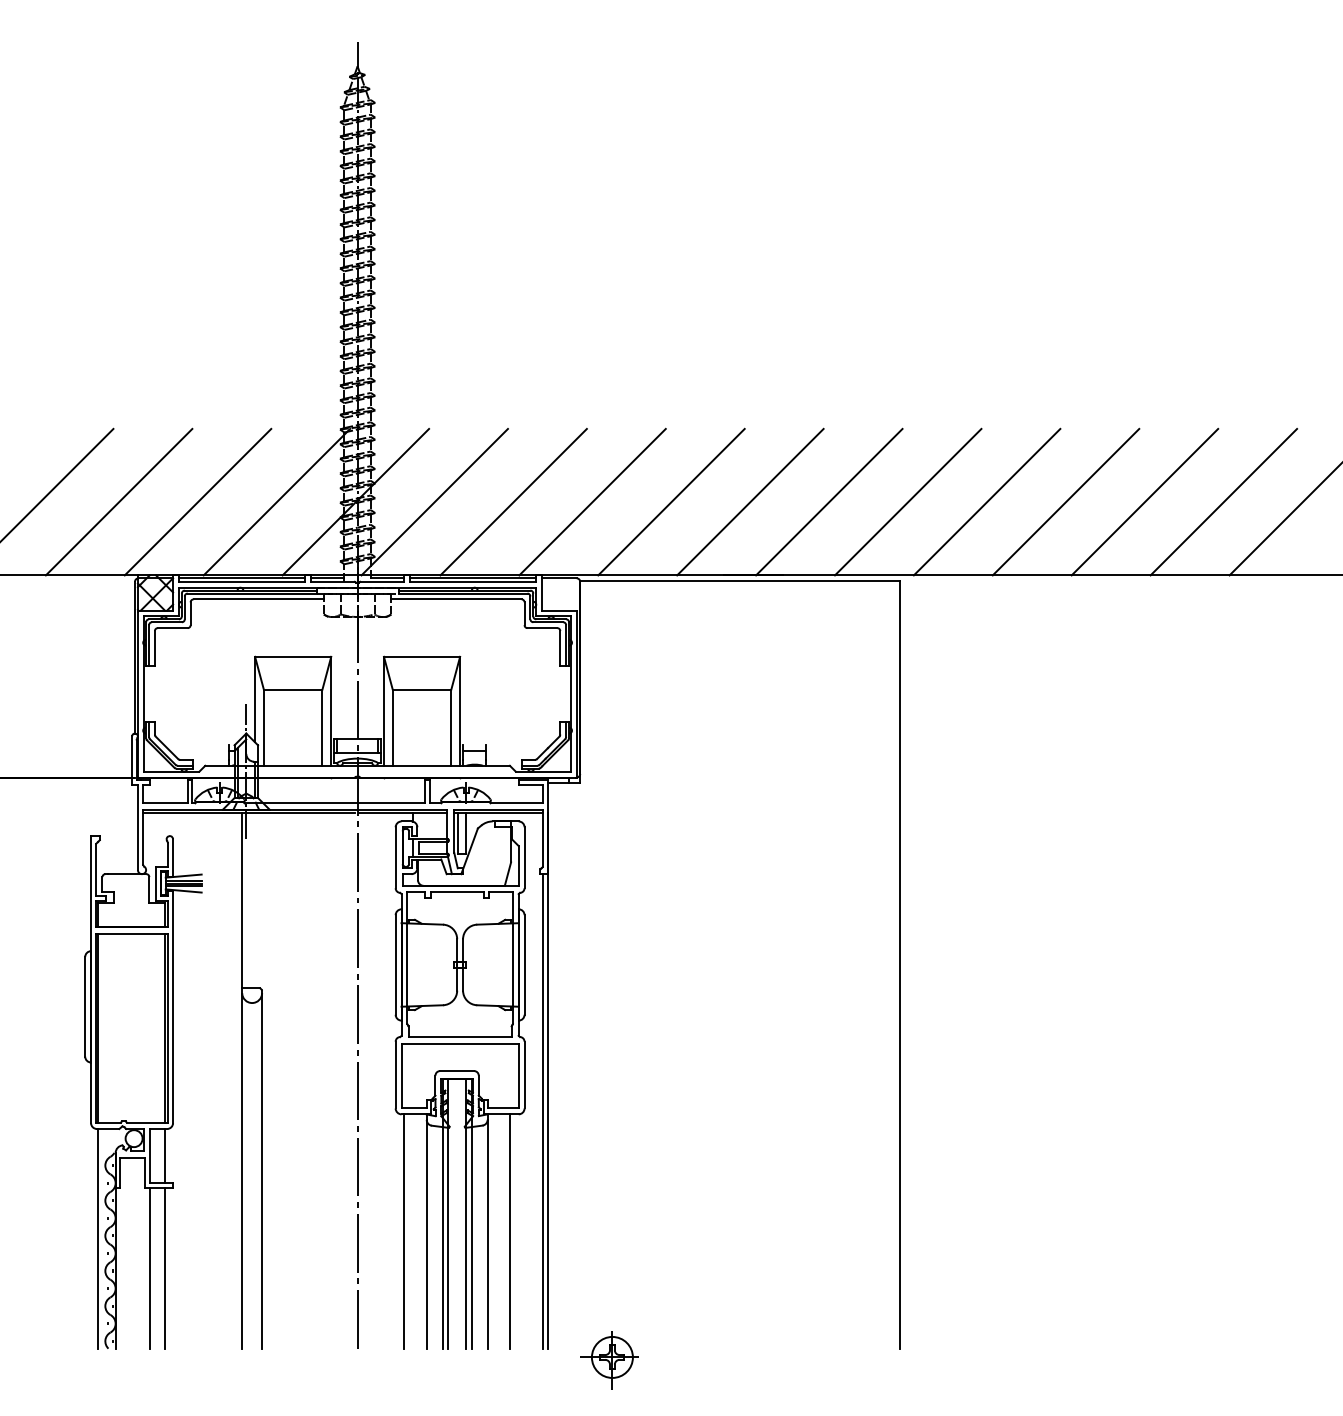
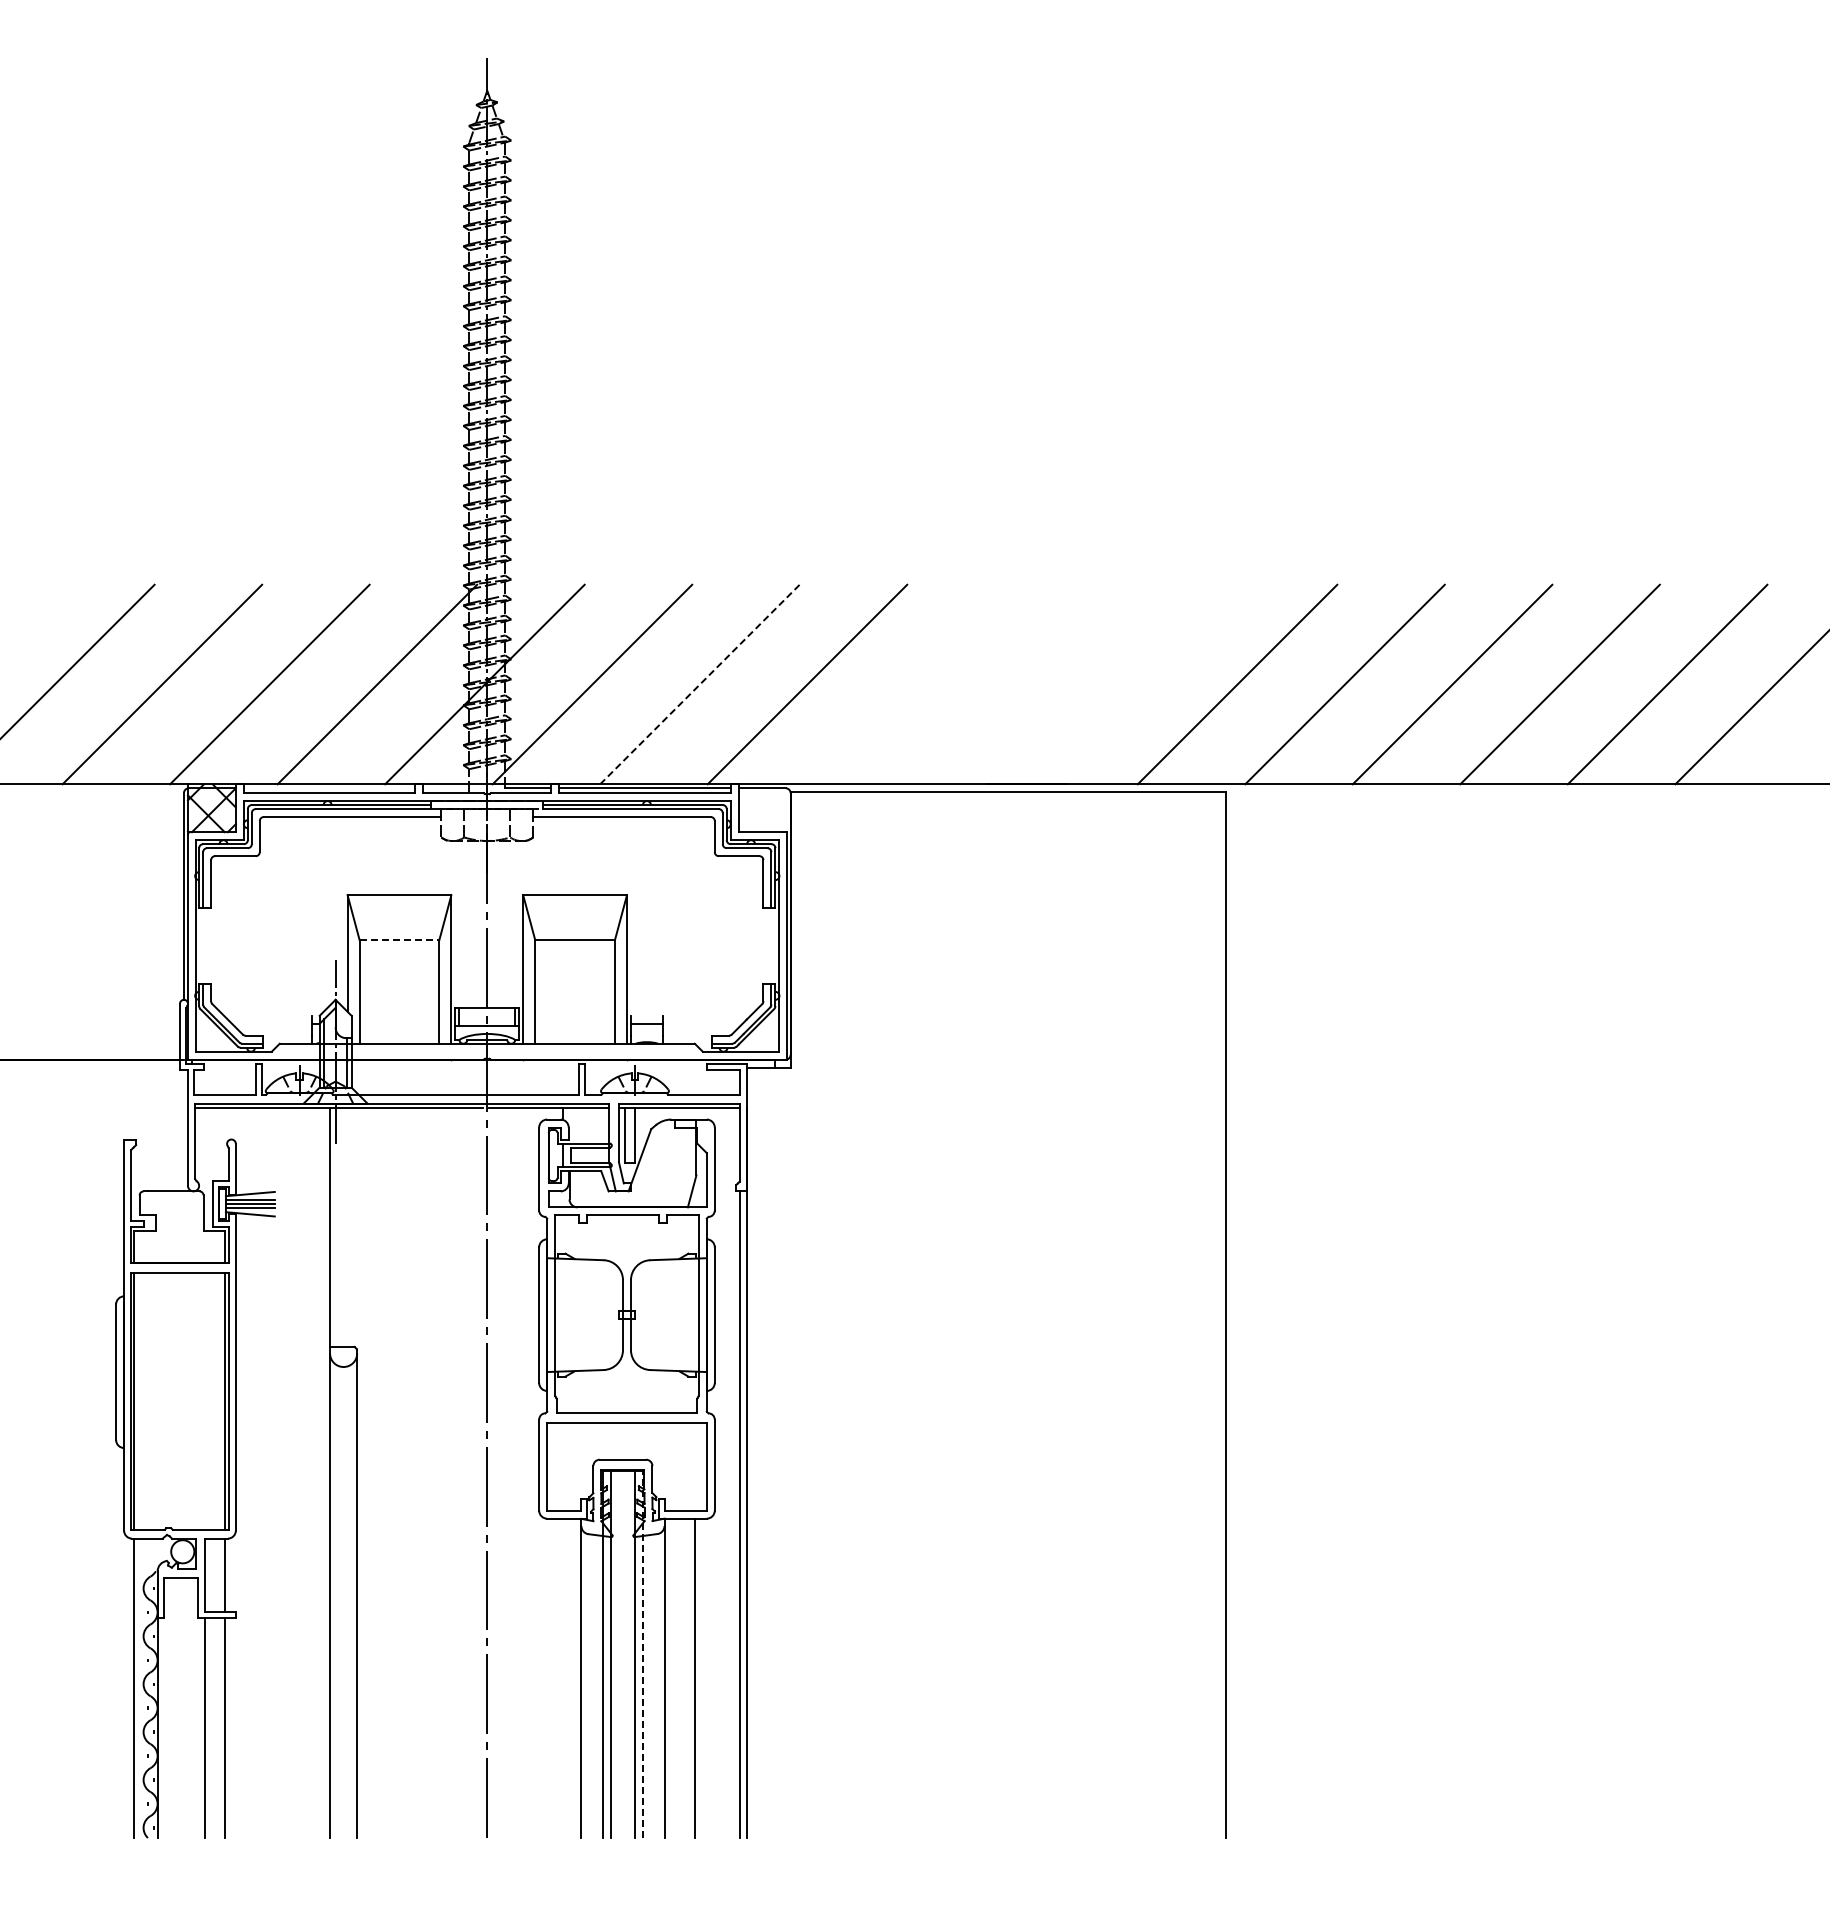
line: (514, 502) -> (700, 684), solid -> dashed
line: (671, 502) -> (914, 684), removed
line: (750, 502) -> (1022, 684), removed
line: (828, 502) -> (1129, 684), removed
line: (241, 578) -> (329, 788), removed
line: (327, 578) -> (446, 788), removed
line: (293, 689) -> (399, 939), solid -> dashed
line: (471, 1214) -> (642, 1654), solid -> dashed
line: (404, 1230) -> (551, 1677), removed
part: (609, 1360) -> (830, 1853), removed

